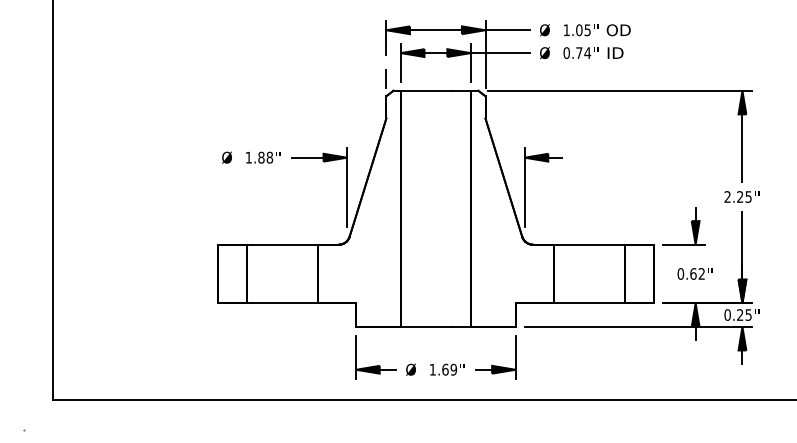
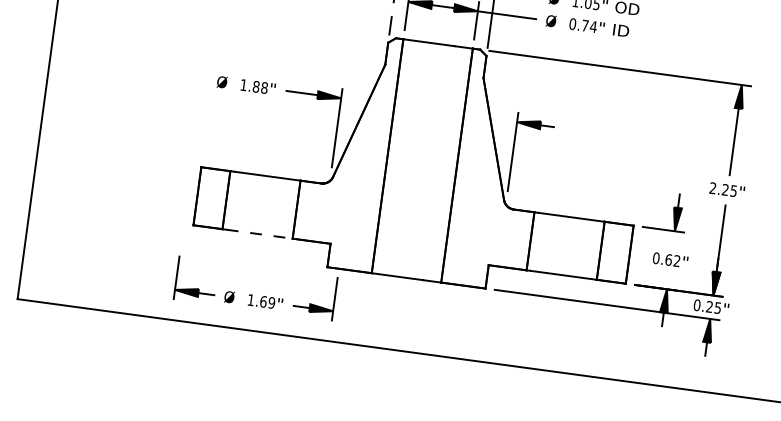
line: (285, 303) -> (260, 234), solid -> dashed
part: (433, 364) -> (252, 295), moved

